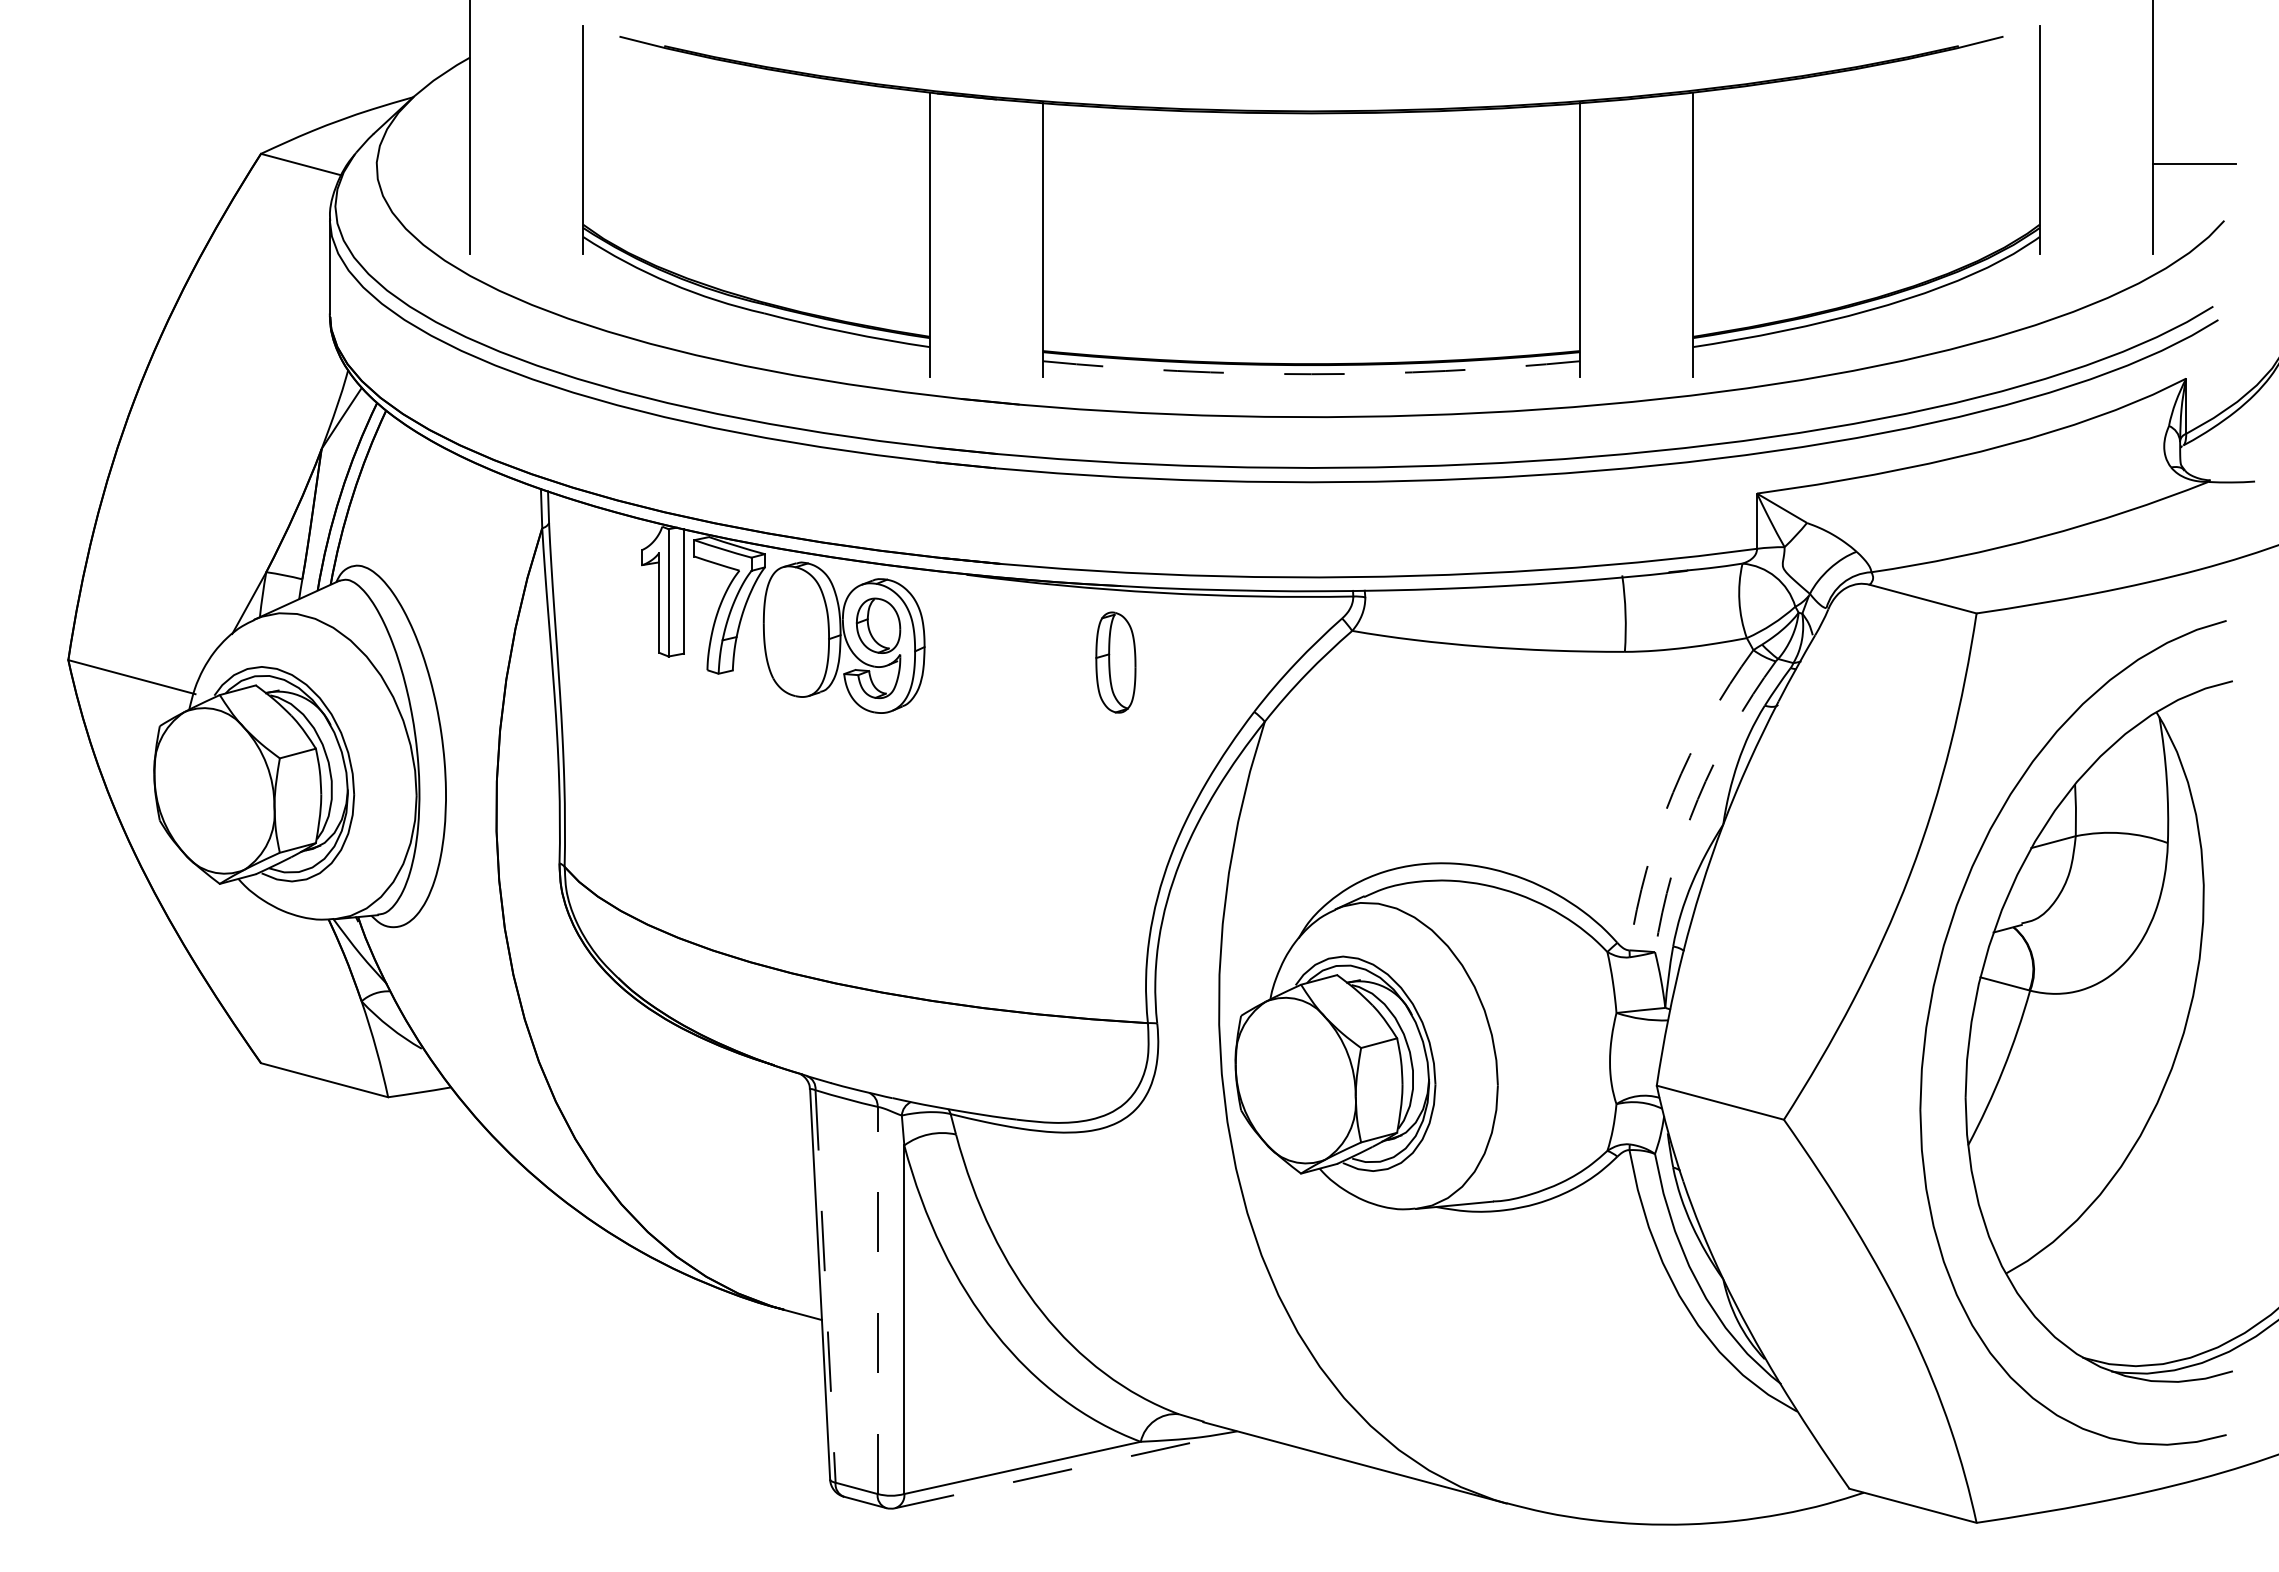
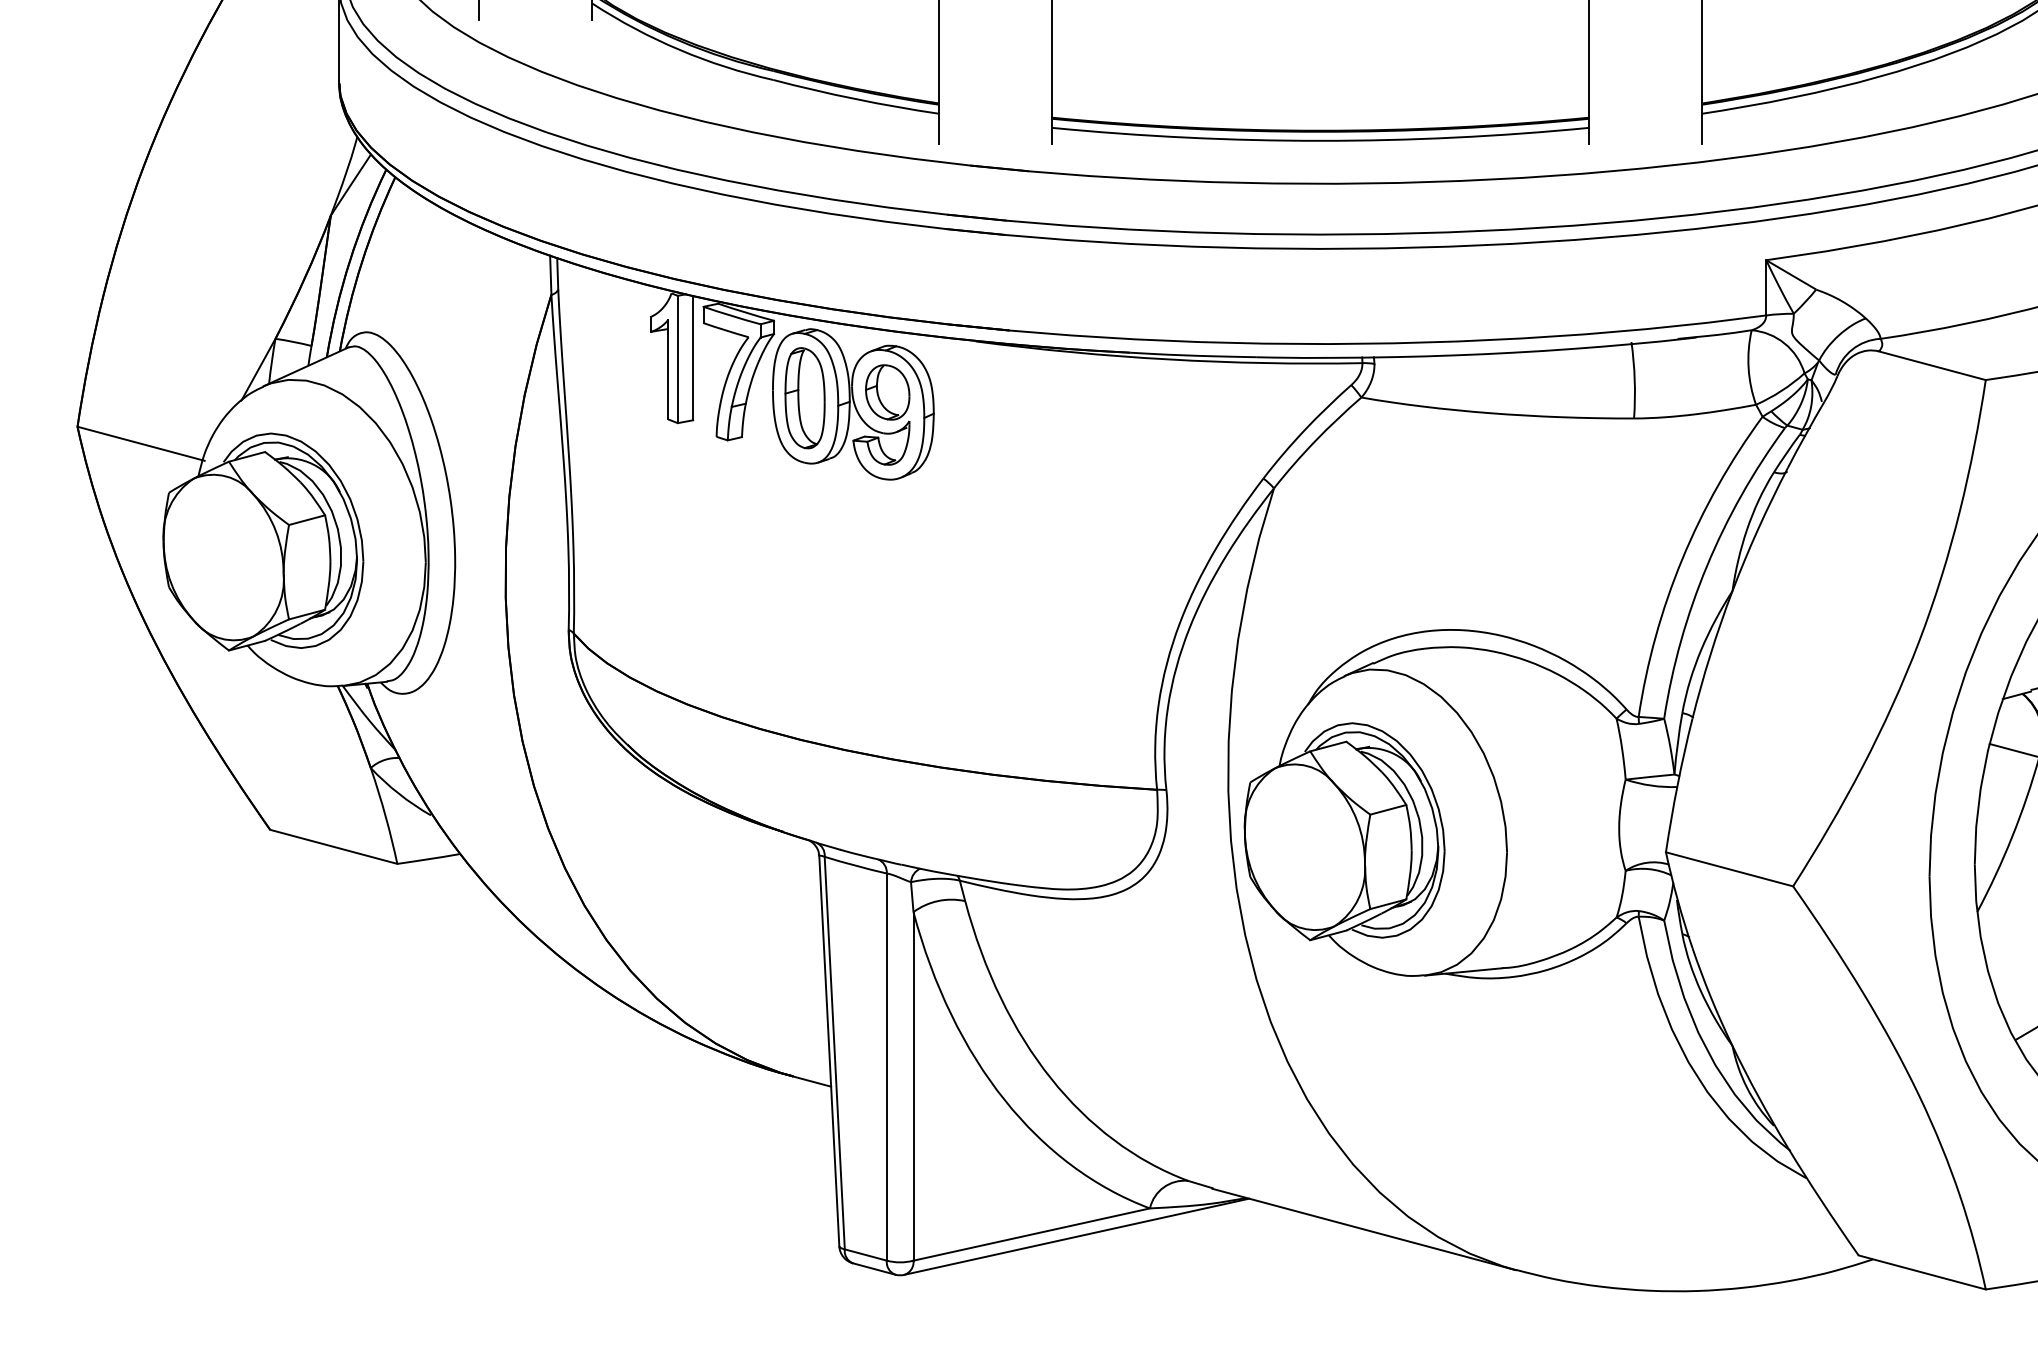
arc: (1311, 374) -> (1320, 141), dashed -> solid
part: (1115, 662) -> (804, 398), moved
arc: (1673, 792) -> (1682, 559), dashed -> solid
arc: (1697, 799) -> (1706, 566), dashed -> solid
line: (825, 1286) -> (834, 1053), dashed -> solid
line: (877, 1300) -> (886, 1067), dashed -> solid
line: (1067, 1470) -> (1076, 1237), dashed -> solid

